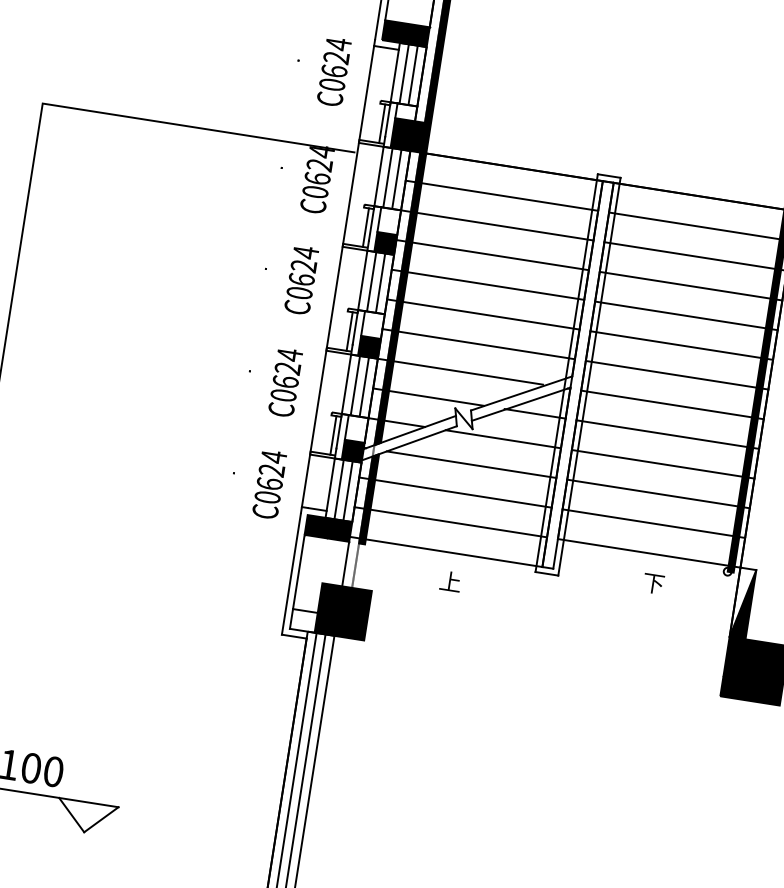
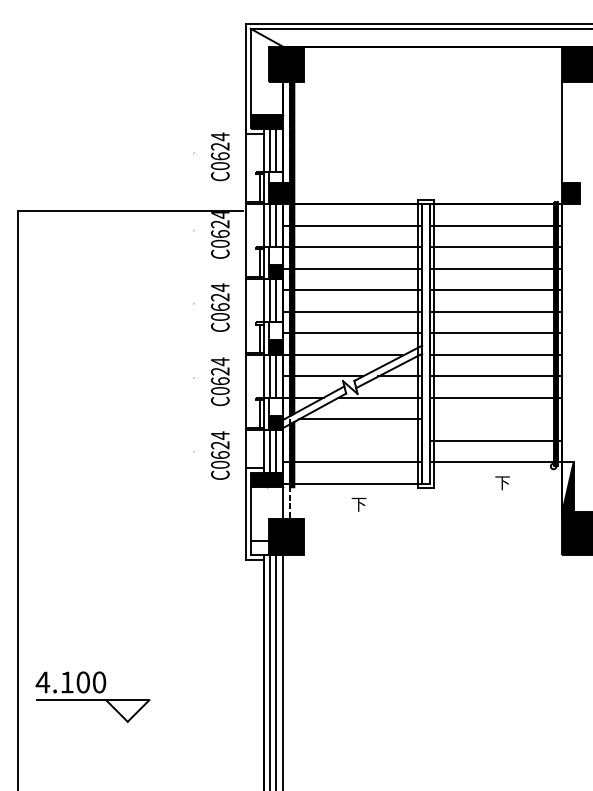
line: (455, 492) -> (352, 440), removed
line: (658, 494) -> (496, 419), removed
text: (449, 582) -> (358, 504), 上 -> 下

